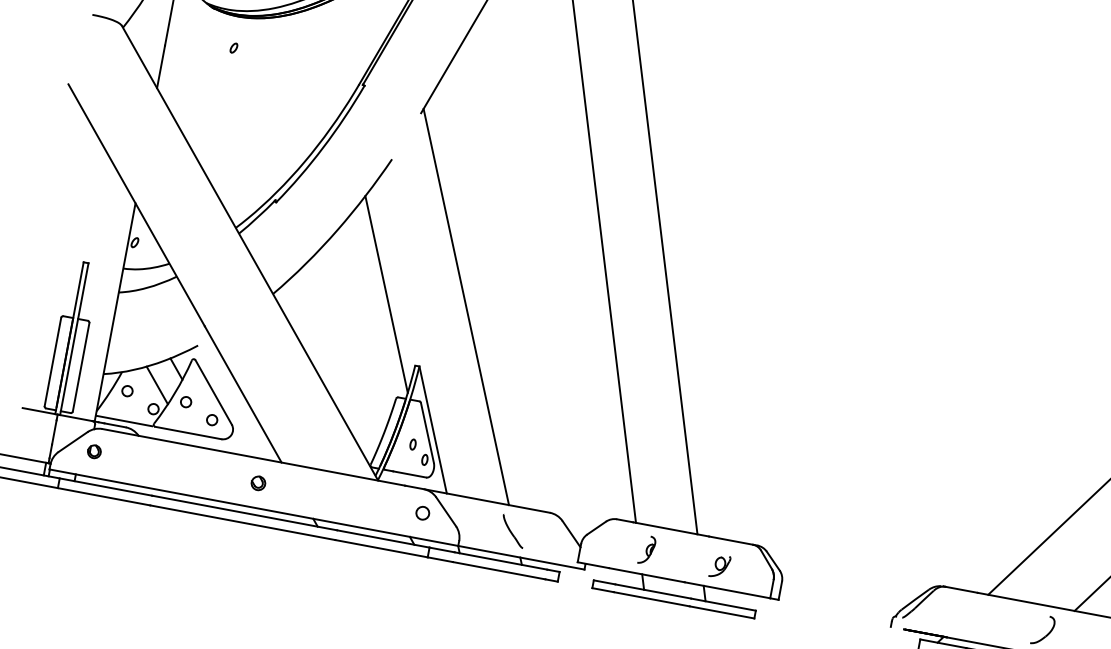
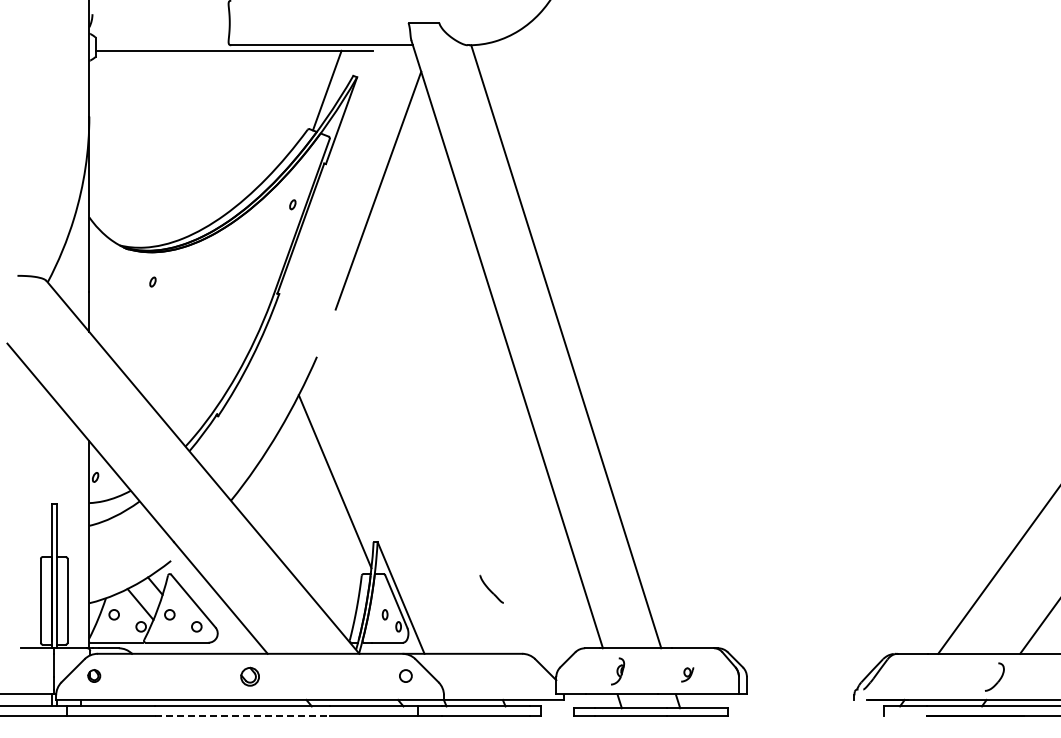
line: (466, 307) -> (410, 479), removed
part: (257, 482) -> (249, 676), size x1.4
line: (242, 522) -> (242, 715), solid -> dashed
part: (512, 530) -> (491, 588), moved
part: (719, 567) -> (687, 674), size x0.7

